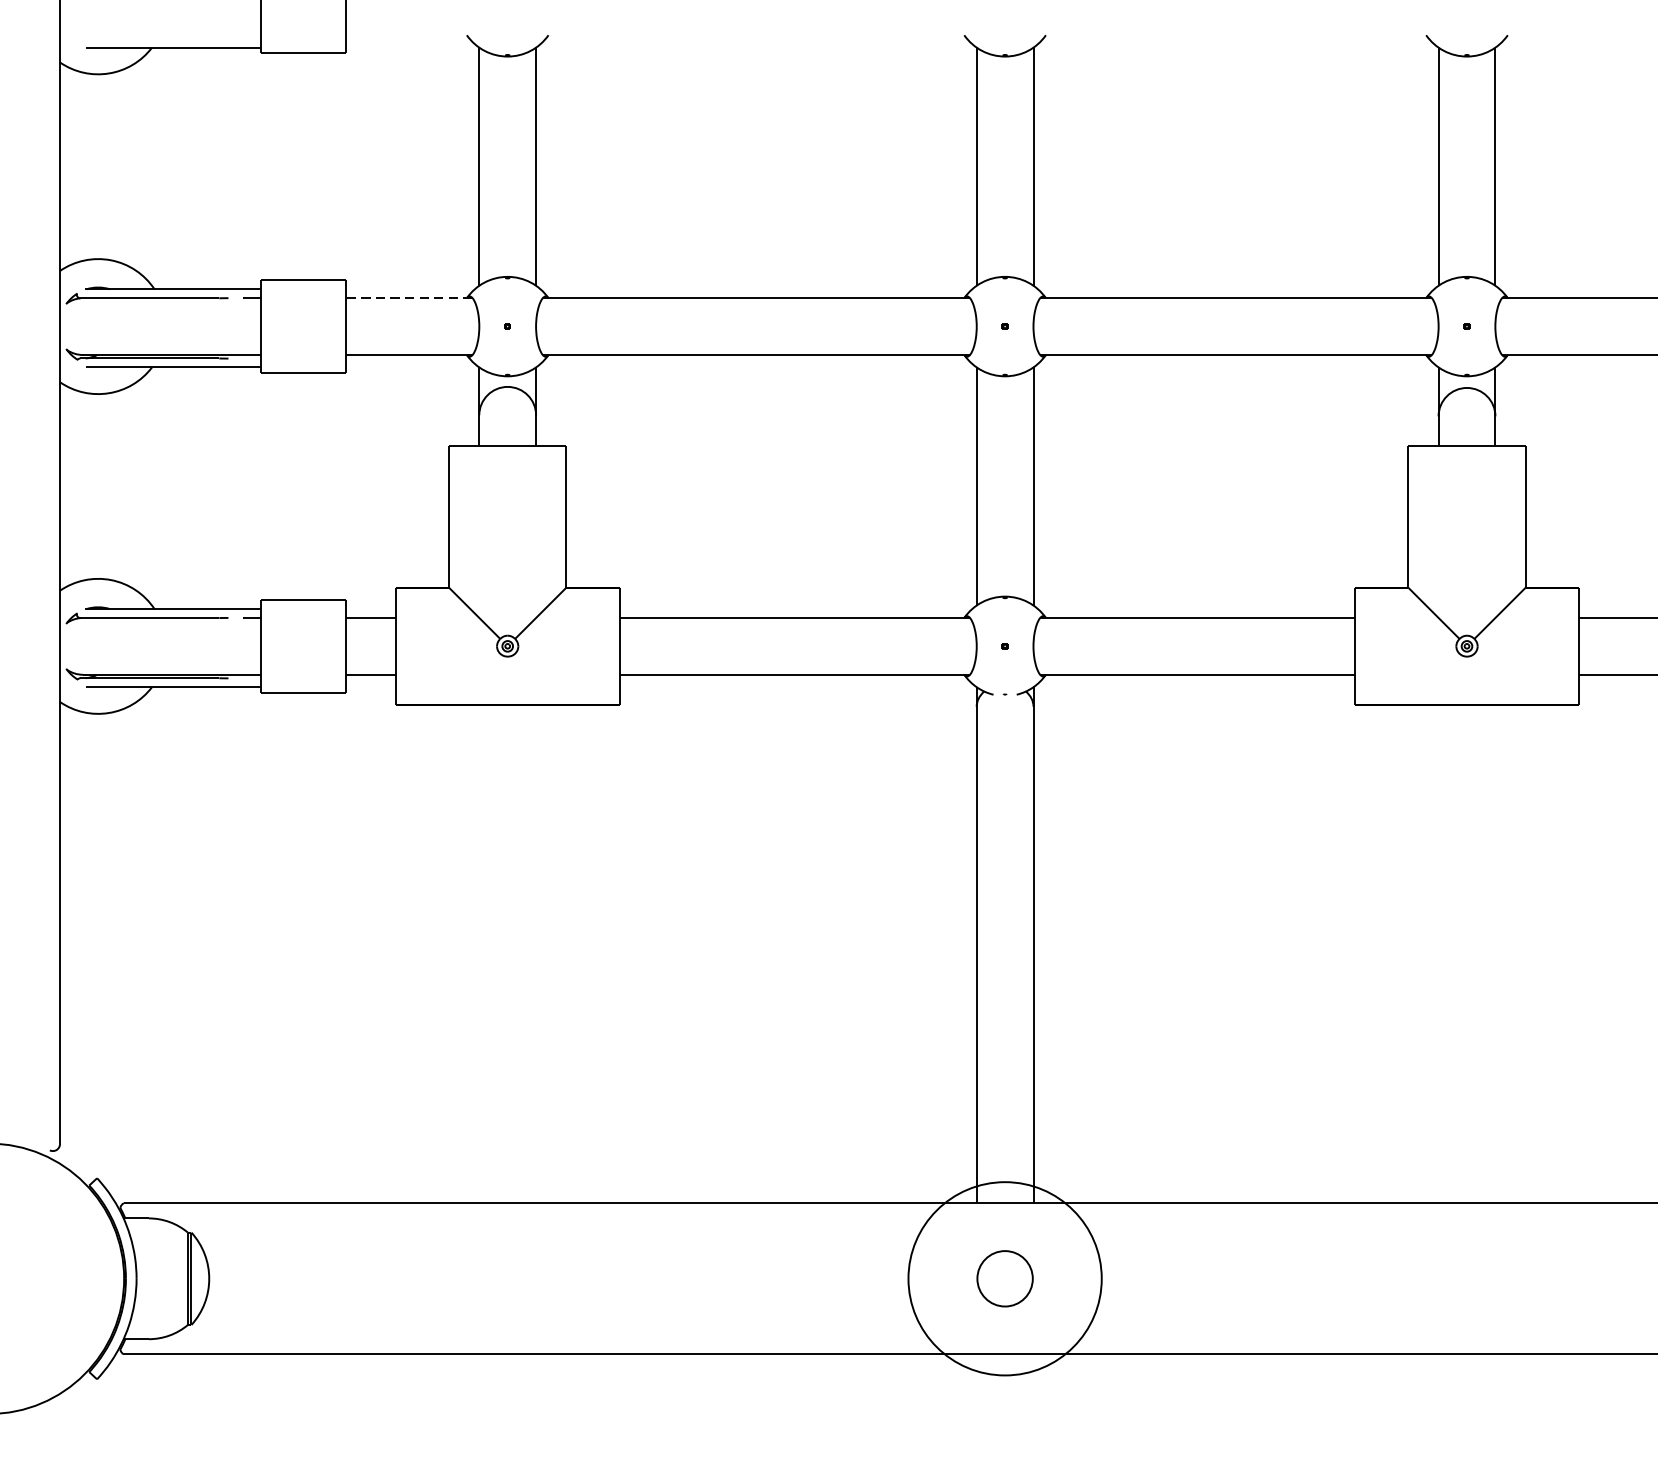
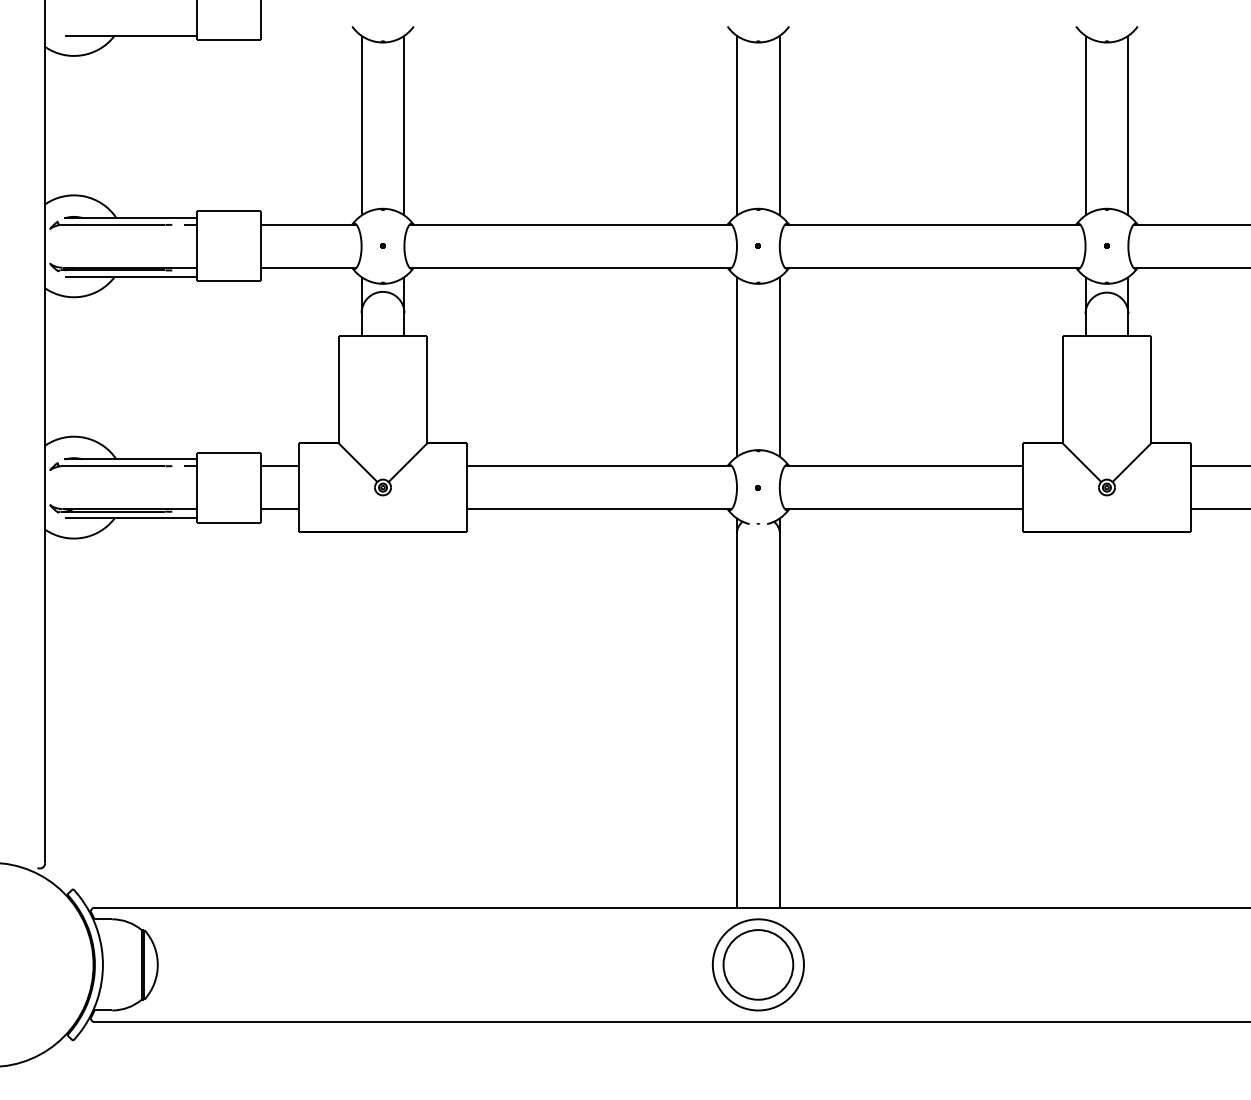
line: (408, 297) -> (308, 224), dashed -> solid
circle: (1003, 1278) -> (757, 964), size x0.62
circle: (1005, 1278) -> (758, 964), size x1.67

